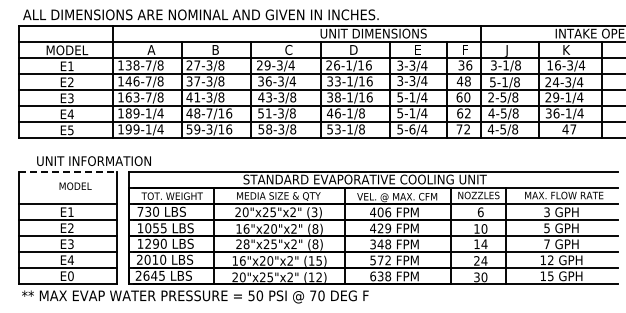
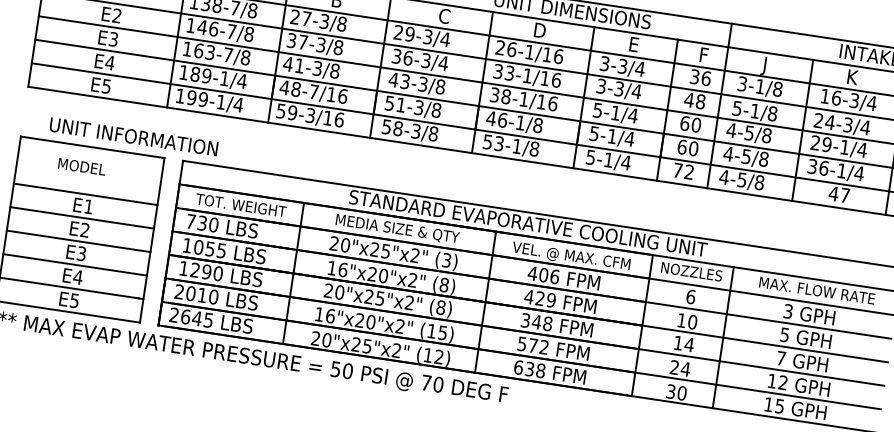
text: (491, 97) -> (731, 130), 2-5/8 -> 4-5/8
text: (467, 113) -> (693, 148), 62 -> 60
text: (412, 129) -> (608, 160), 5-6/4 -> 5-1/4
line: (67, 172) -> (92, 147), dashed -> solid
text: (75, 185) -> (82, 165), moved
text: (246, 243) -> (339, 291), 28"x25"x2" -> 20"x25"x2"
text: (70, 275) -> (74, 299), E0 -> E5

